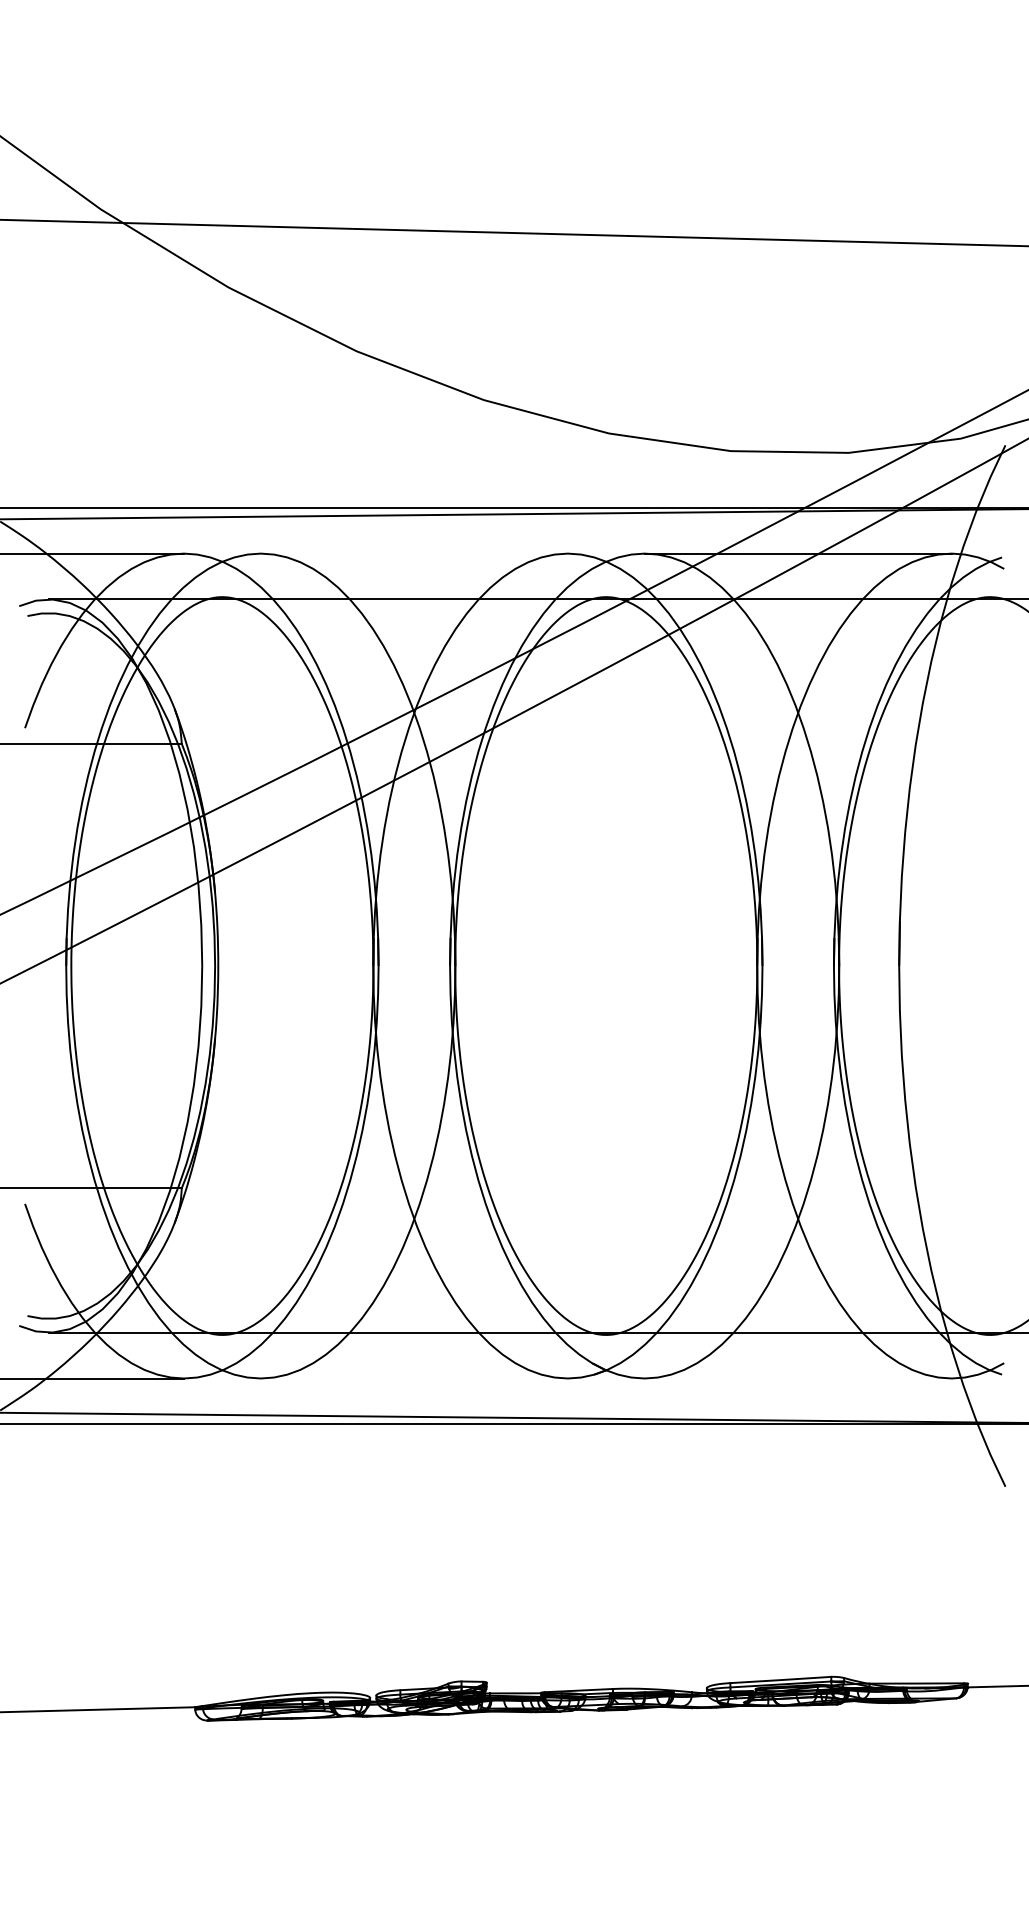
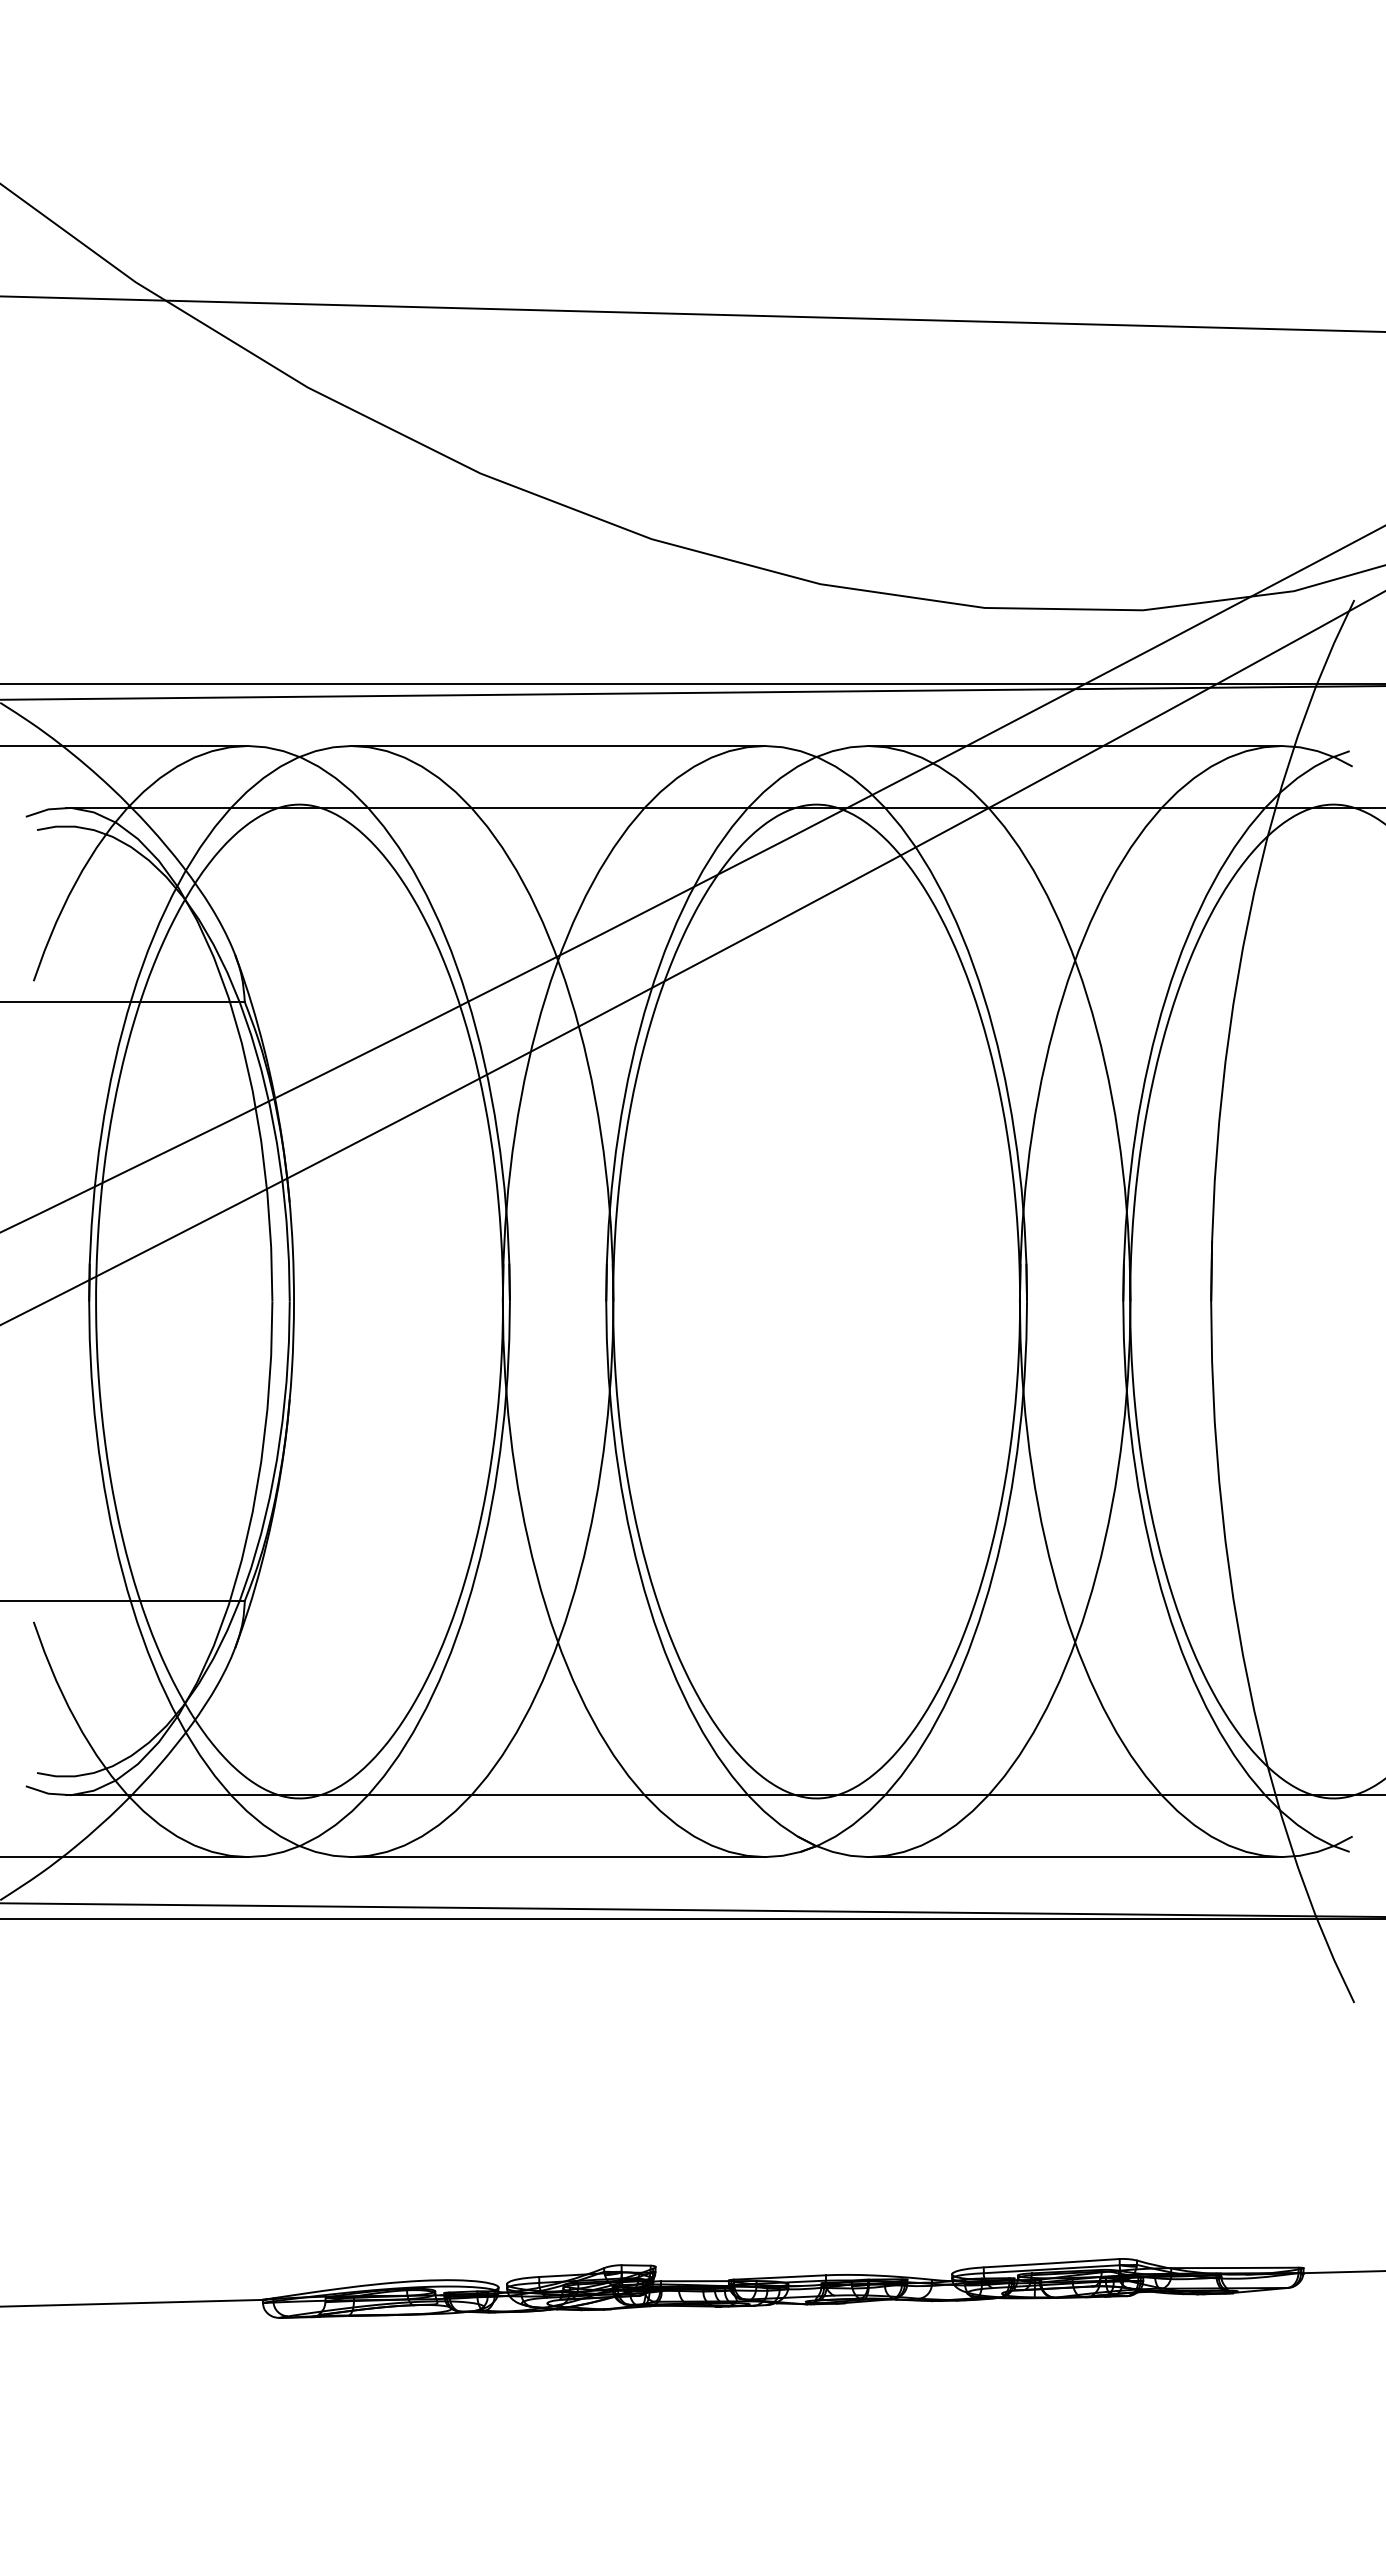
line: (413, 553) -> (557, 745), added
line: (413, 1378) -> (557, 1857), added
line: (797, 1378) -> (1074, 1857), added

